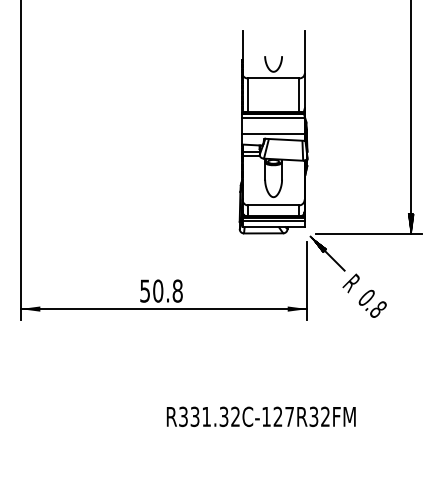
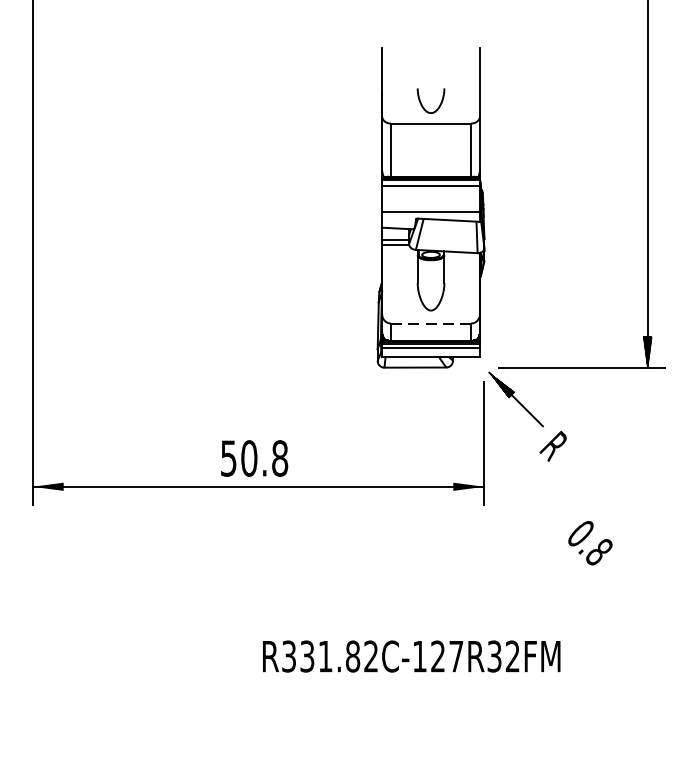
line: (274, 205) -> (432, 323), solid -> dashed
text: (372, 303) -> (589, 542), moved
text: (223, 416) -> (352, 655), R331.32C-127R32FM -> R331.82C-127R32FM

